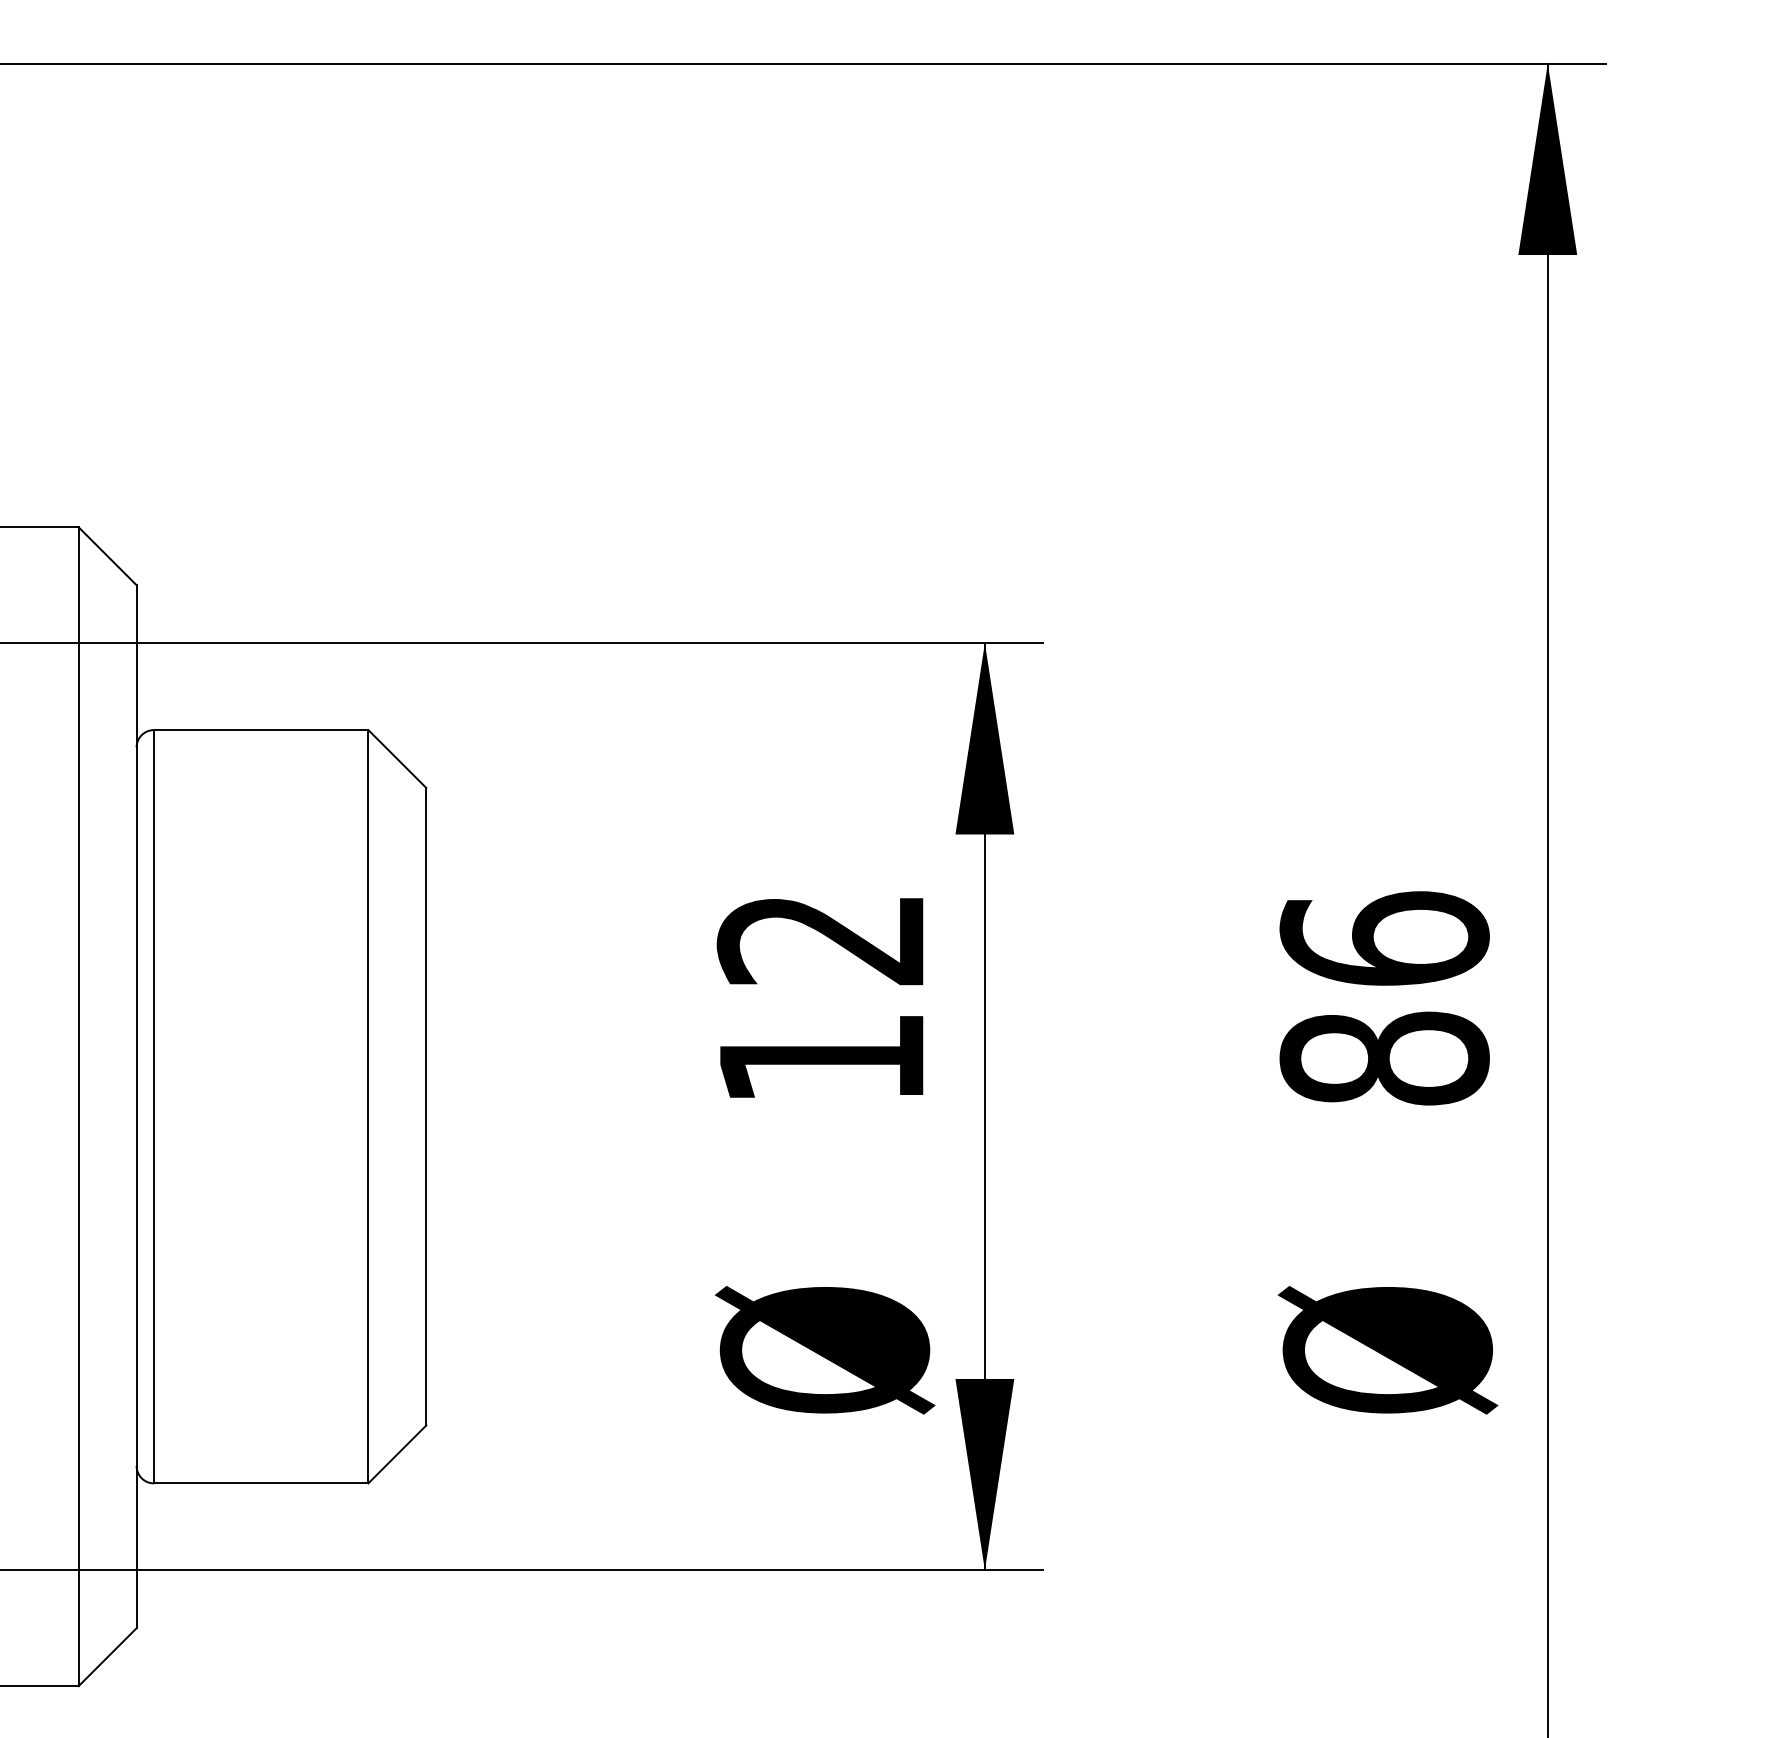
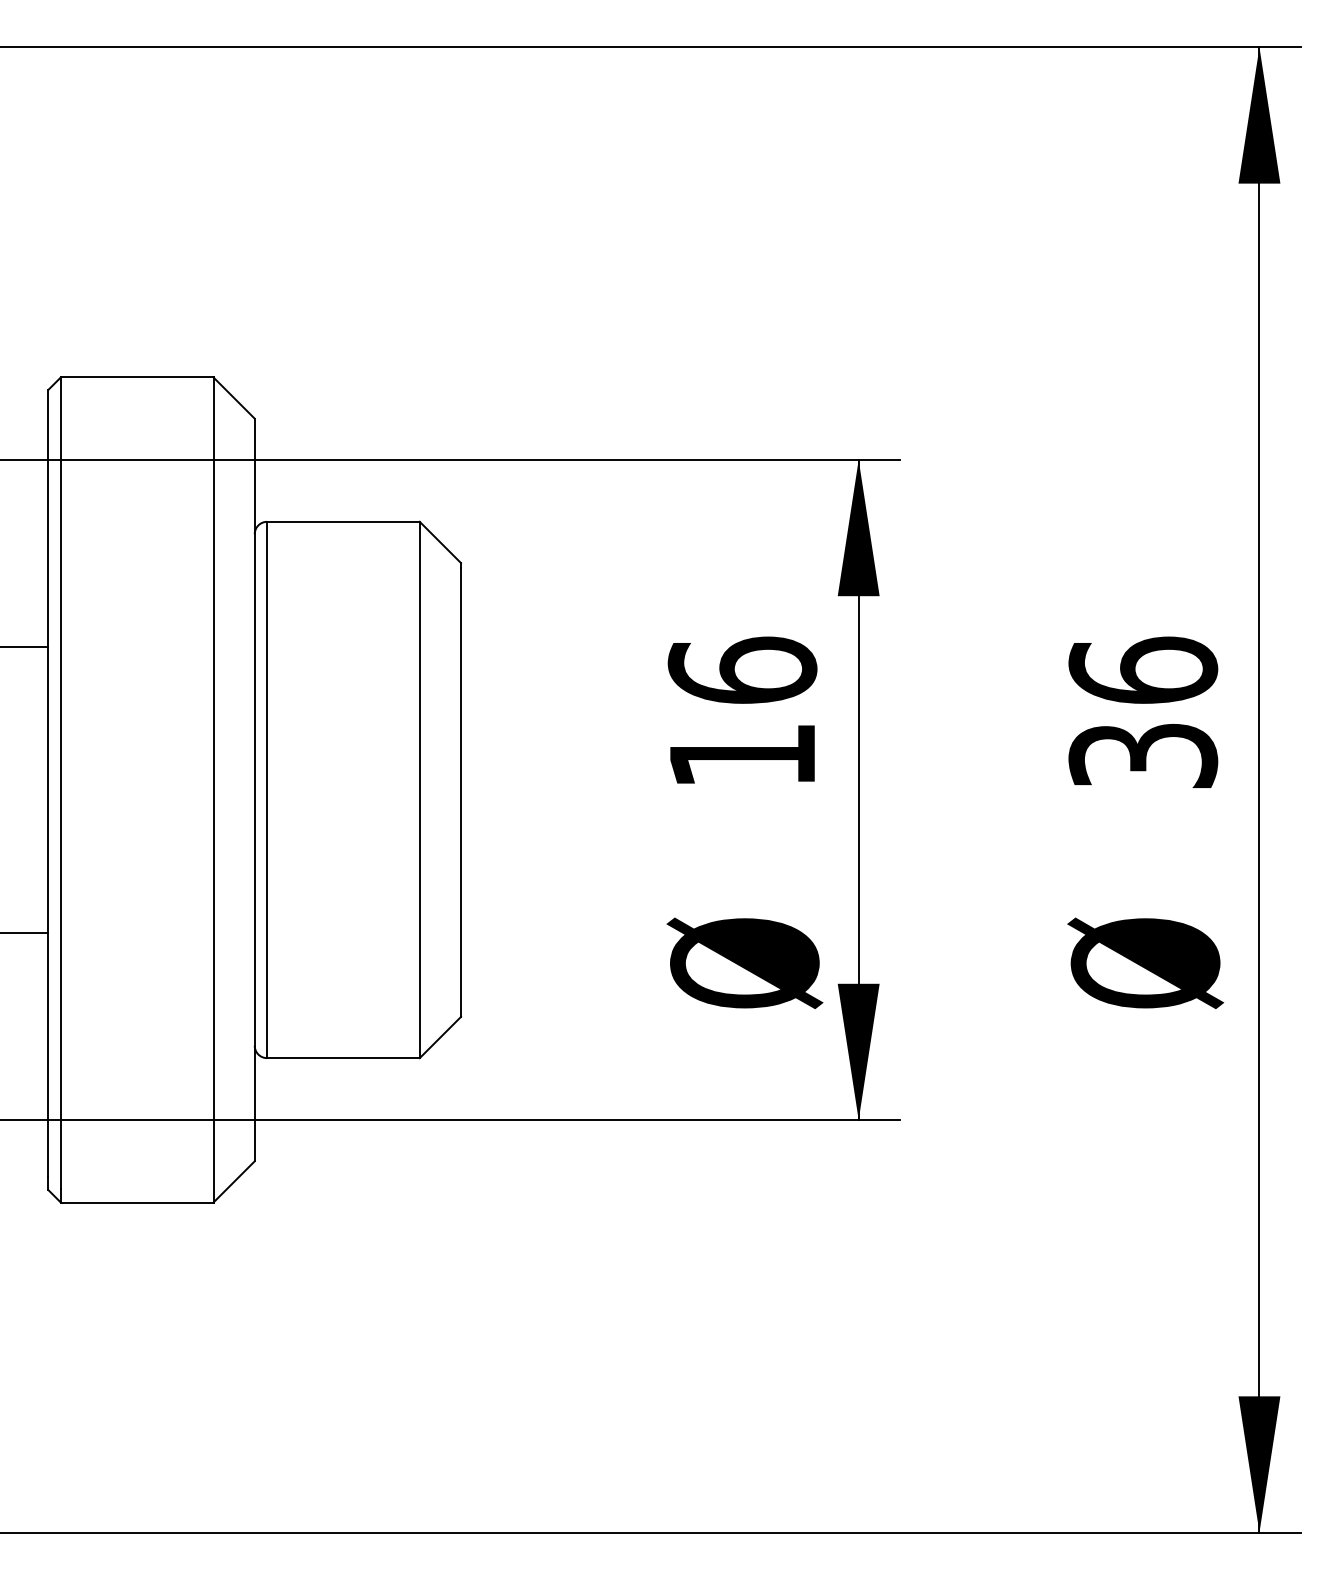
text: (821, 937) -> (742, 669), 12 -> 16
text: (1384, 1058) -> (1143, 755), 86 -> 36

